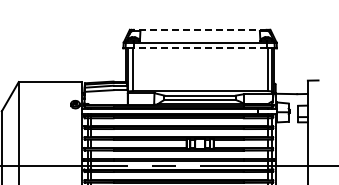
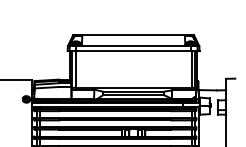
line: (200, 29) -> (133, 34), dashed -> solid
line: (200, 48) -> (133, 51), dashed -> solid

